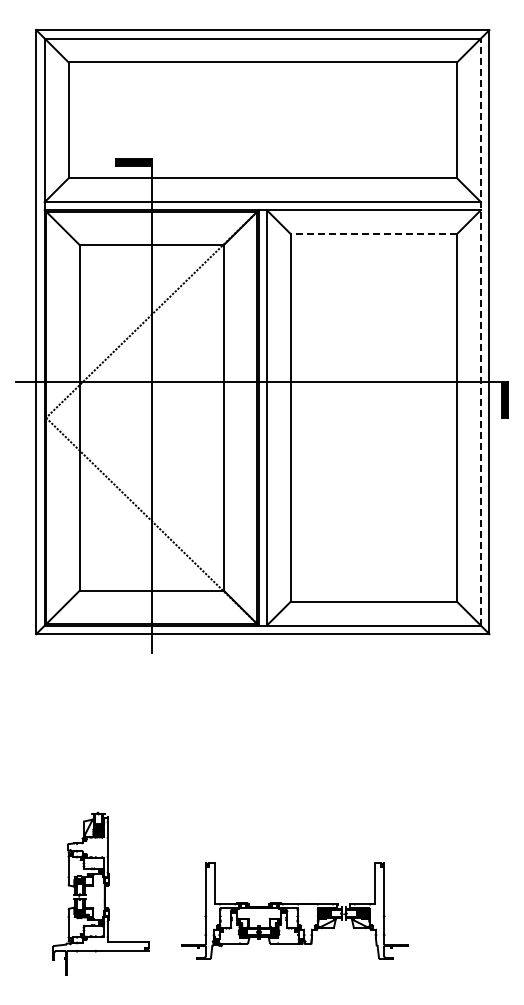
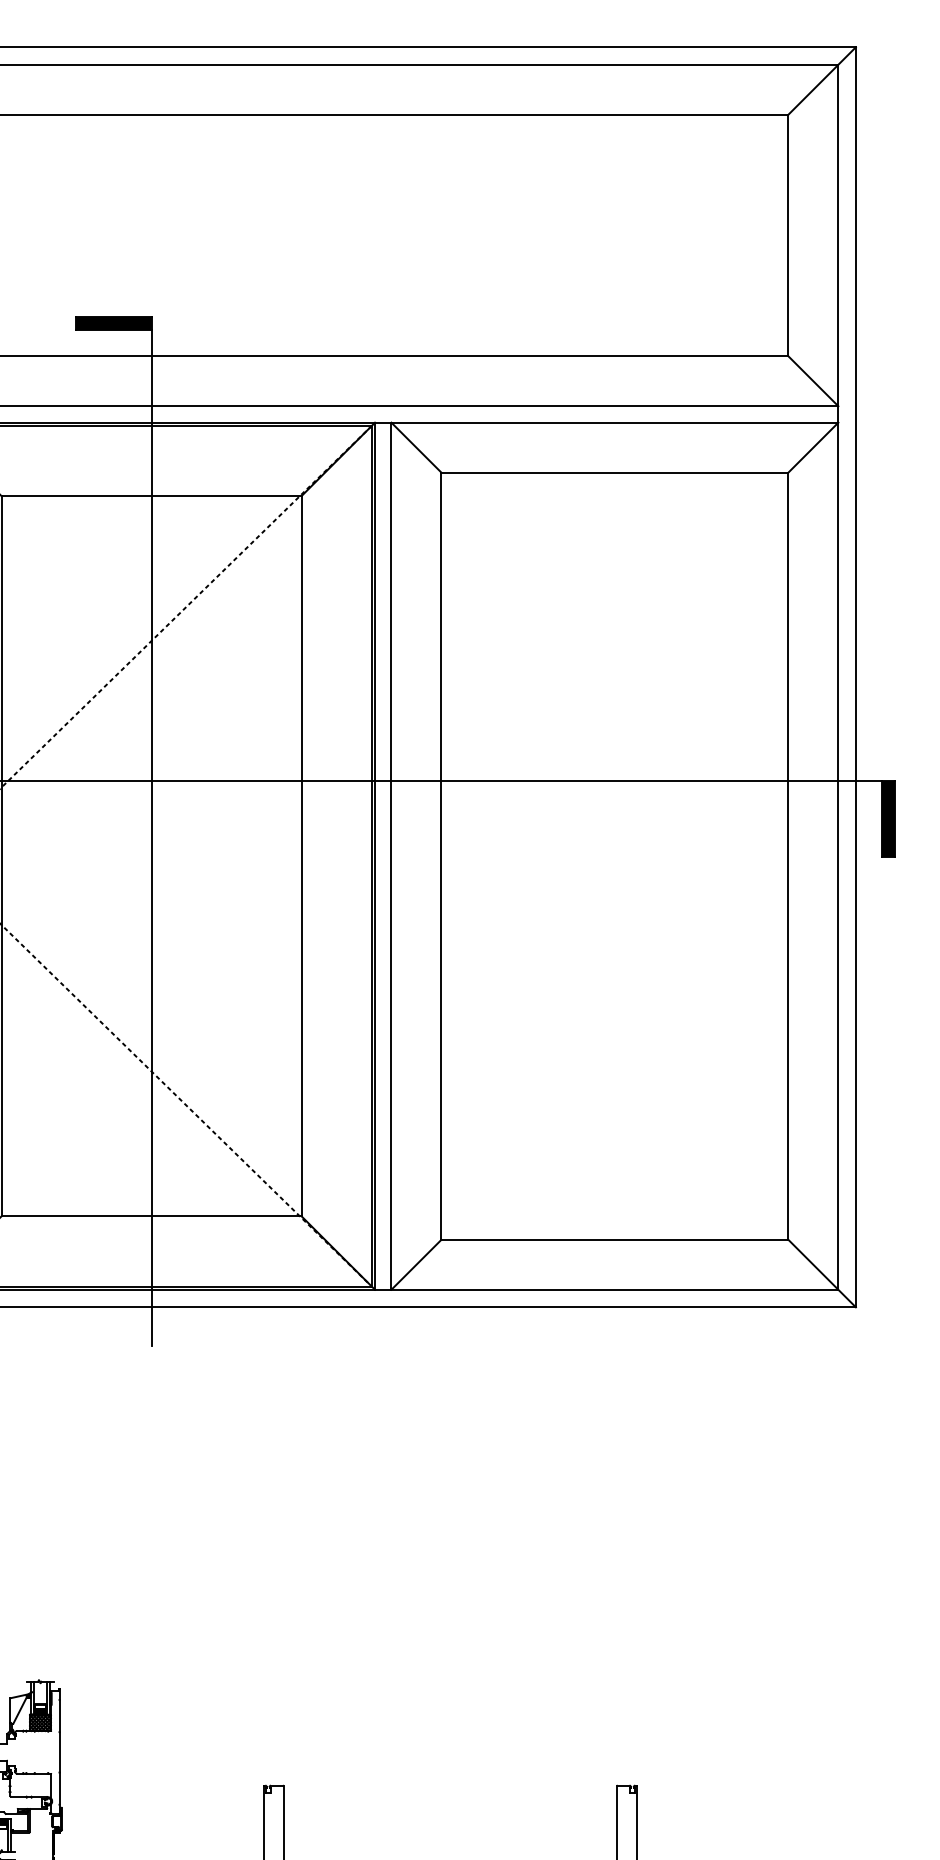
line: (373, 234) -> (614, 473), dashed -> solid
line: (480, 332) -> (837, 678), dashed -> solid

